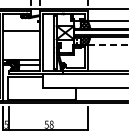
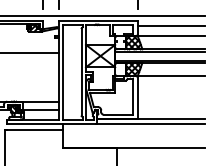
line: (107, 14) -> (170, 25), added
line: (107, 44) -> (170, 75), dashed -> solid

